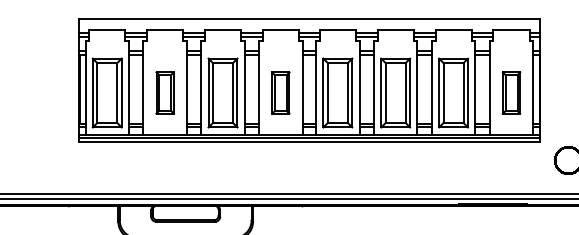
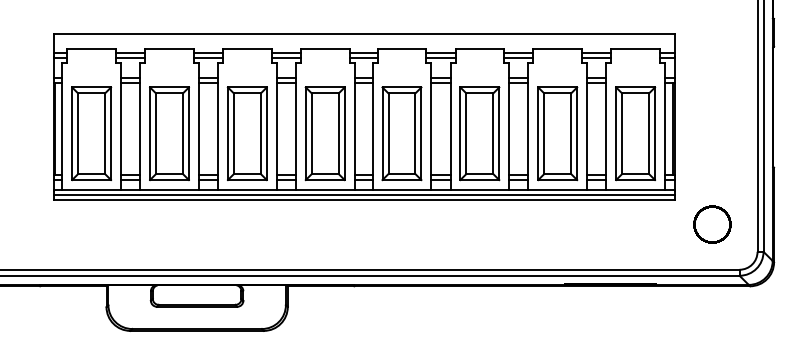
part: (165, 92) -> (169, 133), size x1.67
part: (280, 92) -> (324, 133), size x1.67
part: (511, 92) -> (635, 133), size x1.67

